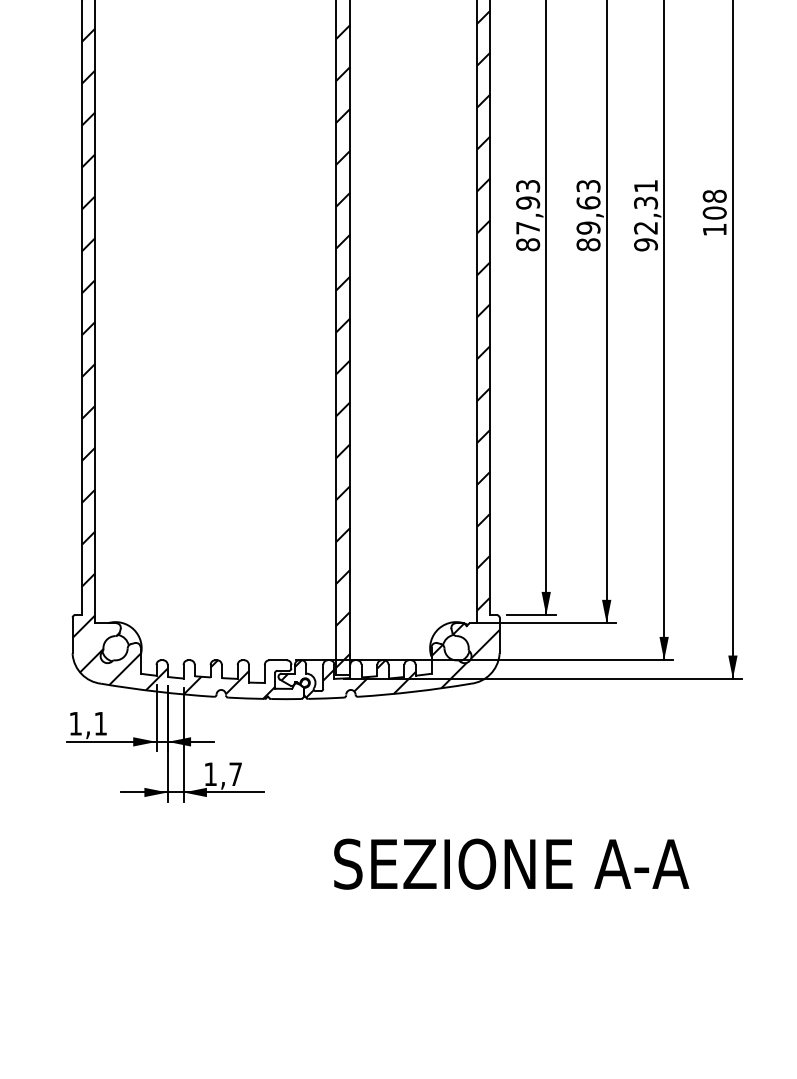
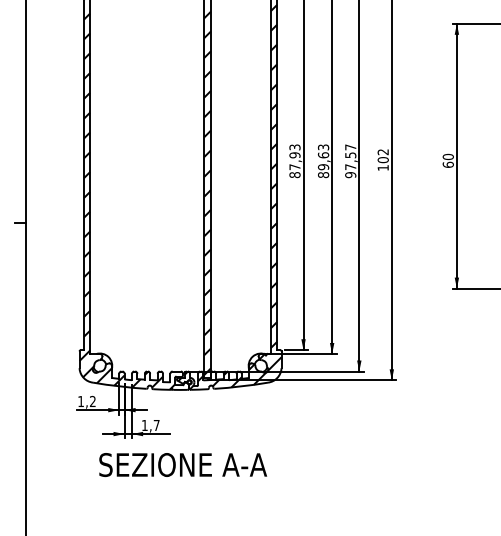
text: (713, 197) -> (382, 152), 108 -> 102
text: (645, 207) -> (350, 157), 92,31 -> 97,57
text: (99, 721) -> (92, 400), 1,1 -> 1,2
text: (512, 863) -> (183, 464), moved

